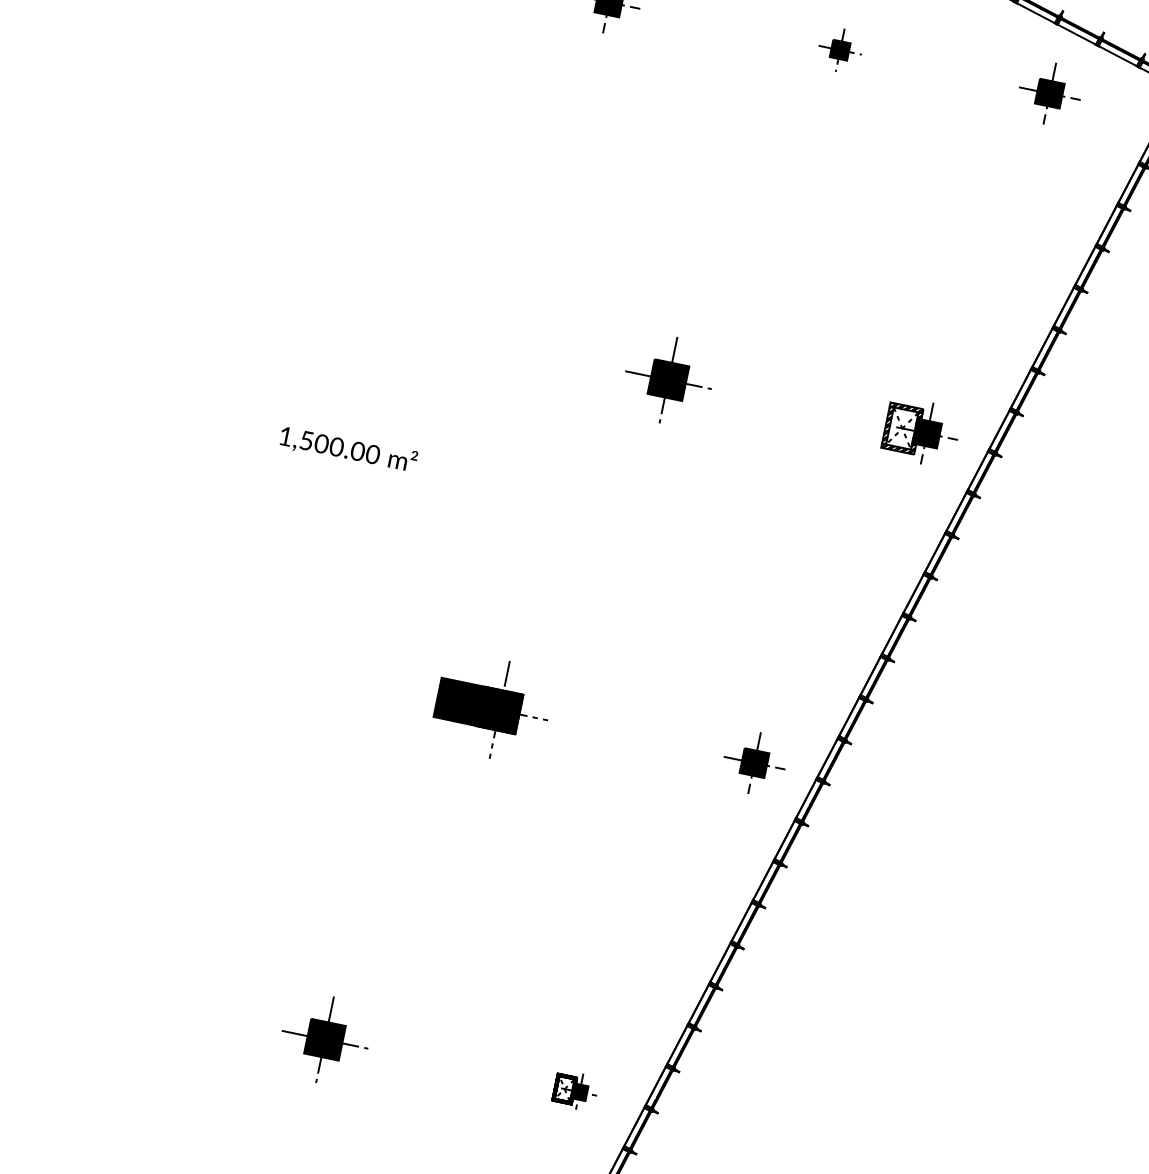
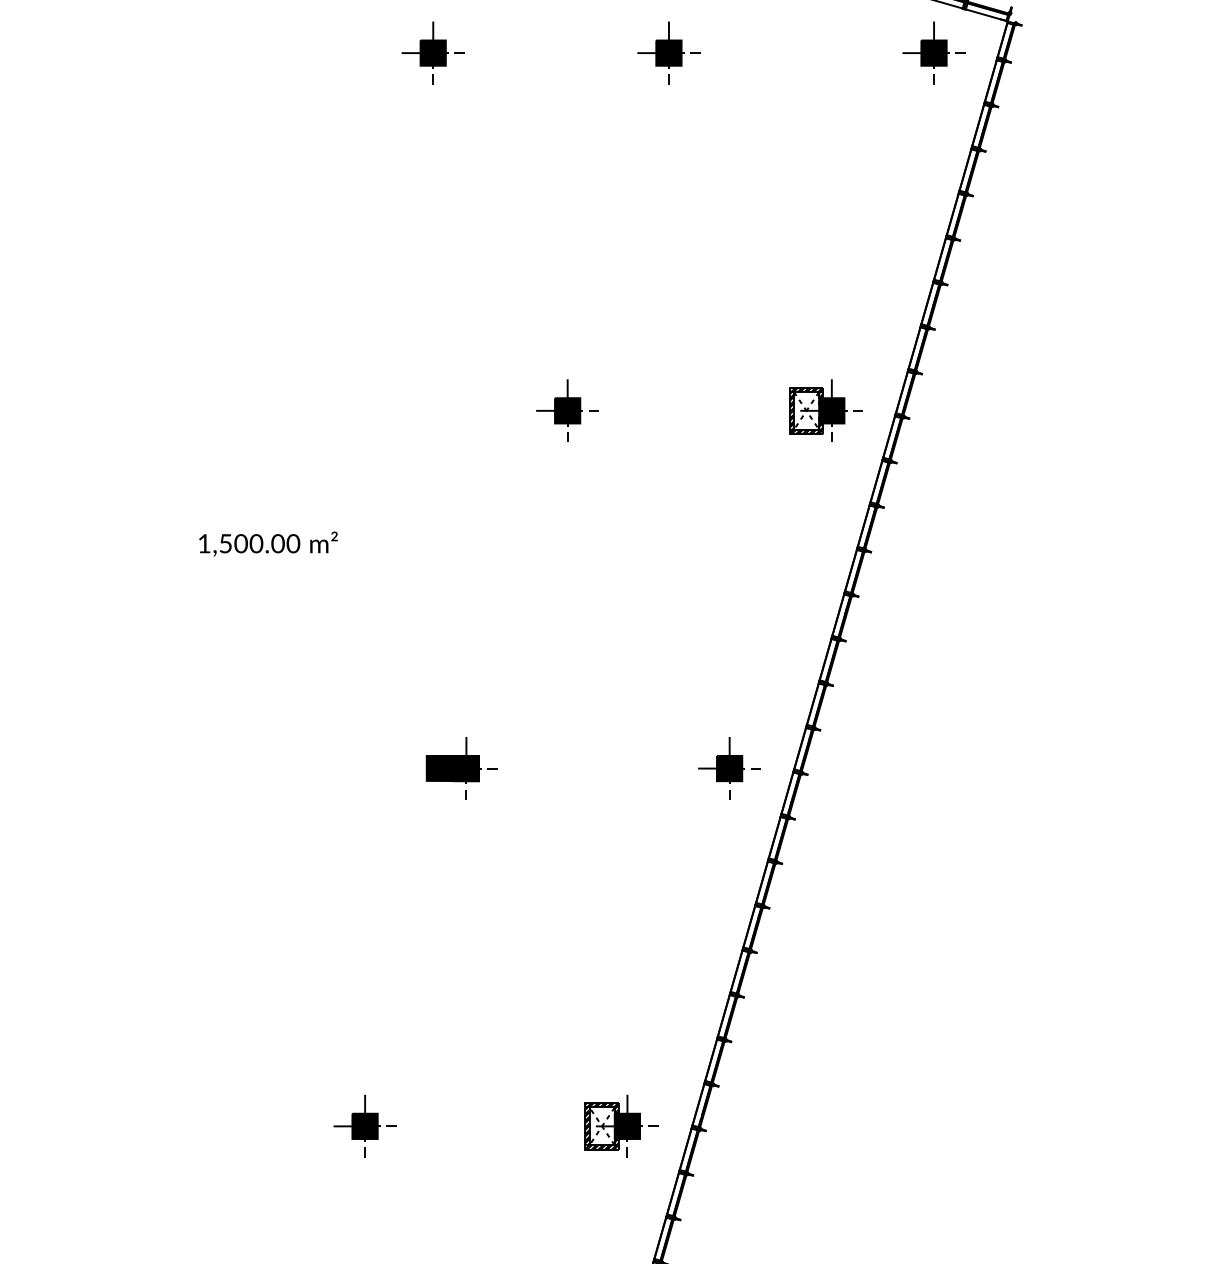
part: (839, 49) -> (668, 52), size x1.43
part: (1049, 92) -> (933, 52), moved
part: (668, 379) -> (567, 410), size x0.71
part: (491, 708) -> (461, 768), size x0.62
part: (324, 1038) -> (364, 1125), size x0.71
part: (576, 1090) -> (621, 1125), size x1.67

